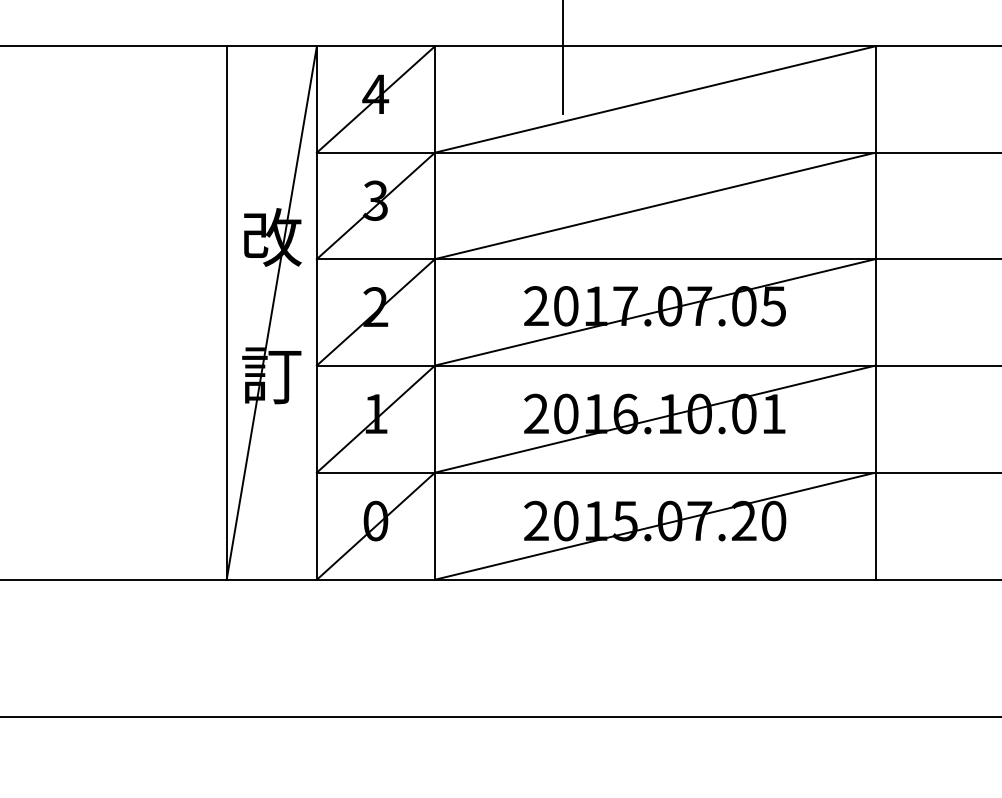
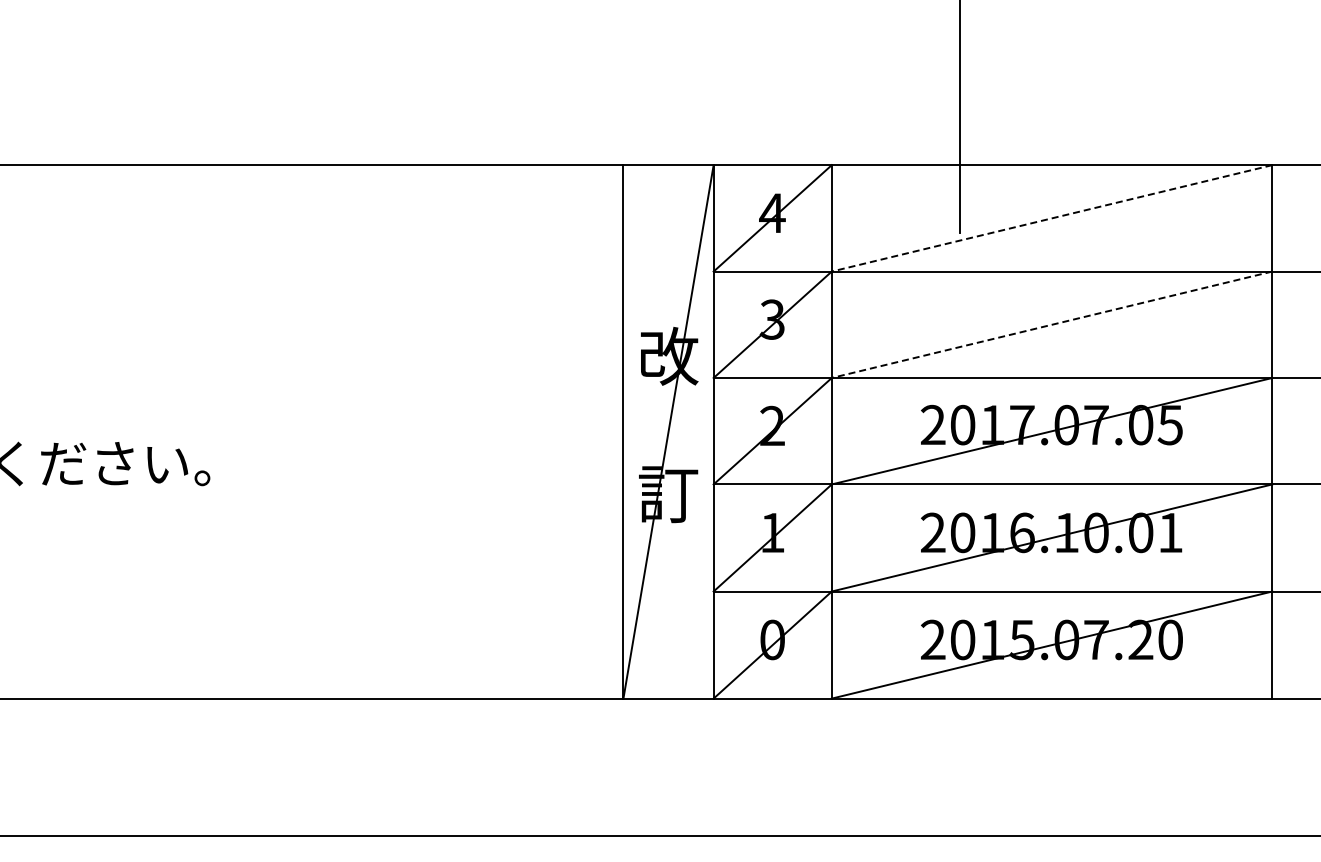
line: (655, 99) -> (1052, 218), solid -> dashed
line: (655, 205) -> (1052, 324), solid -> dashed

